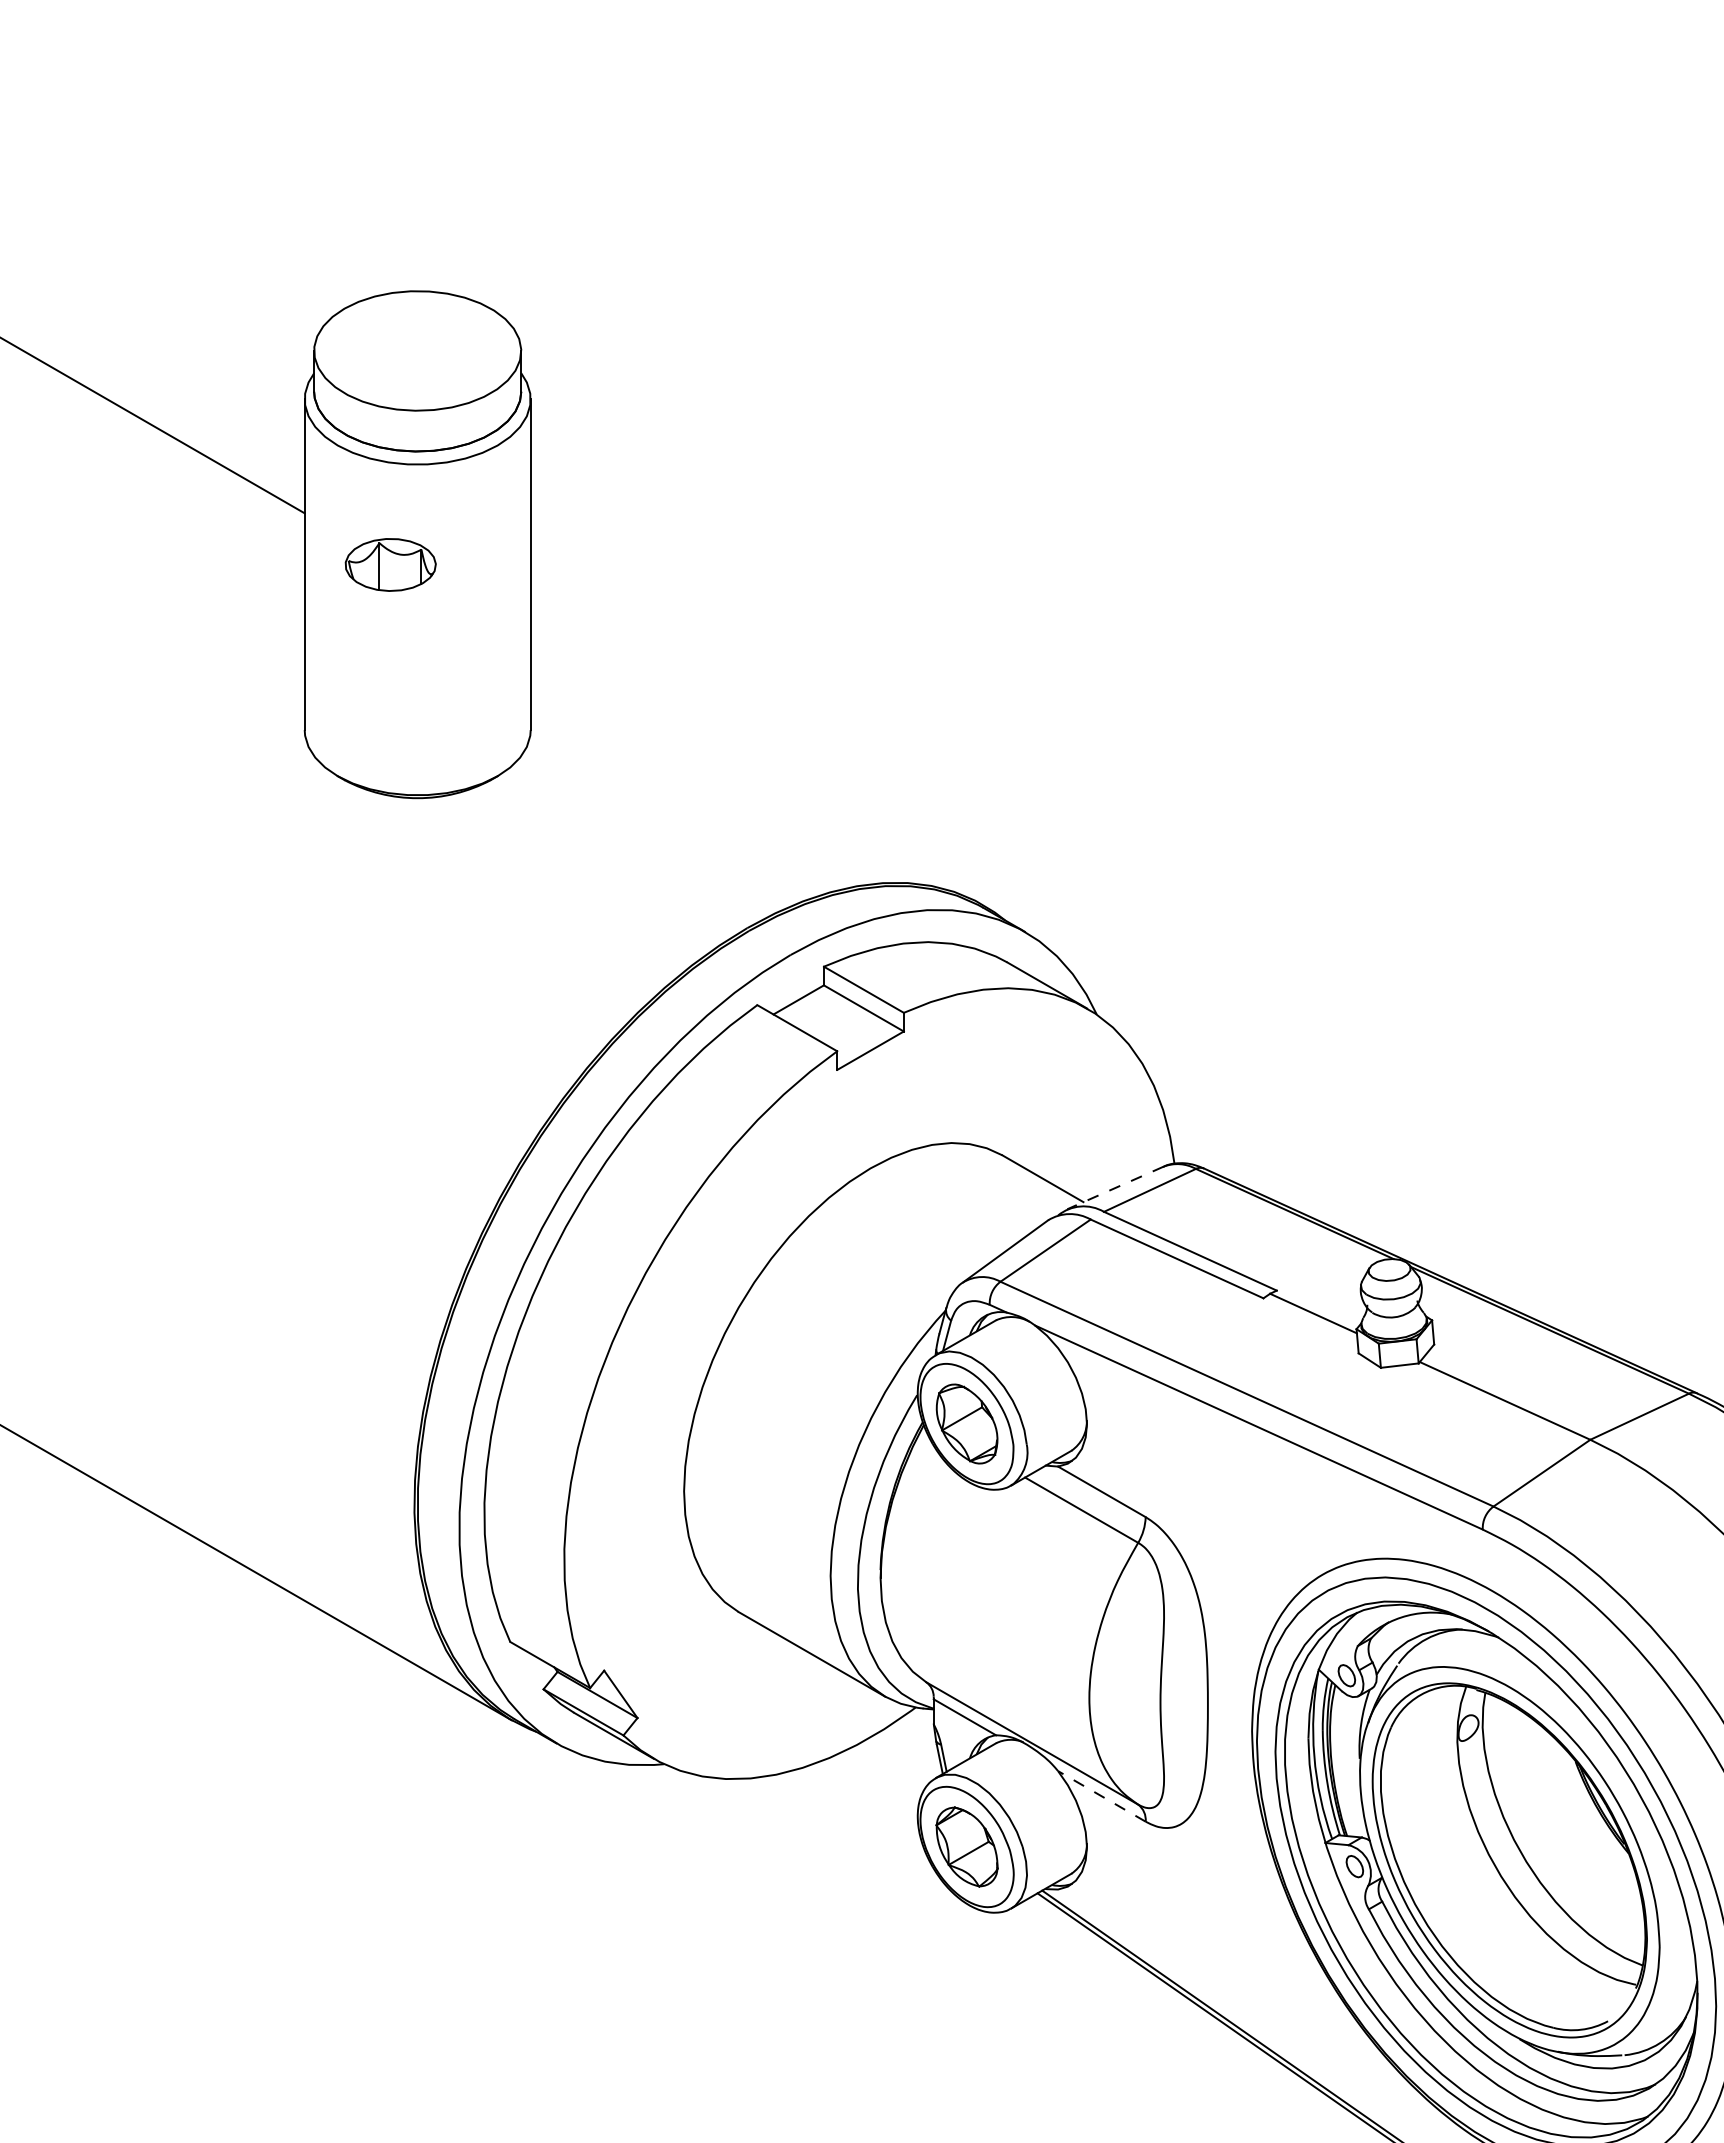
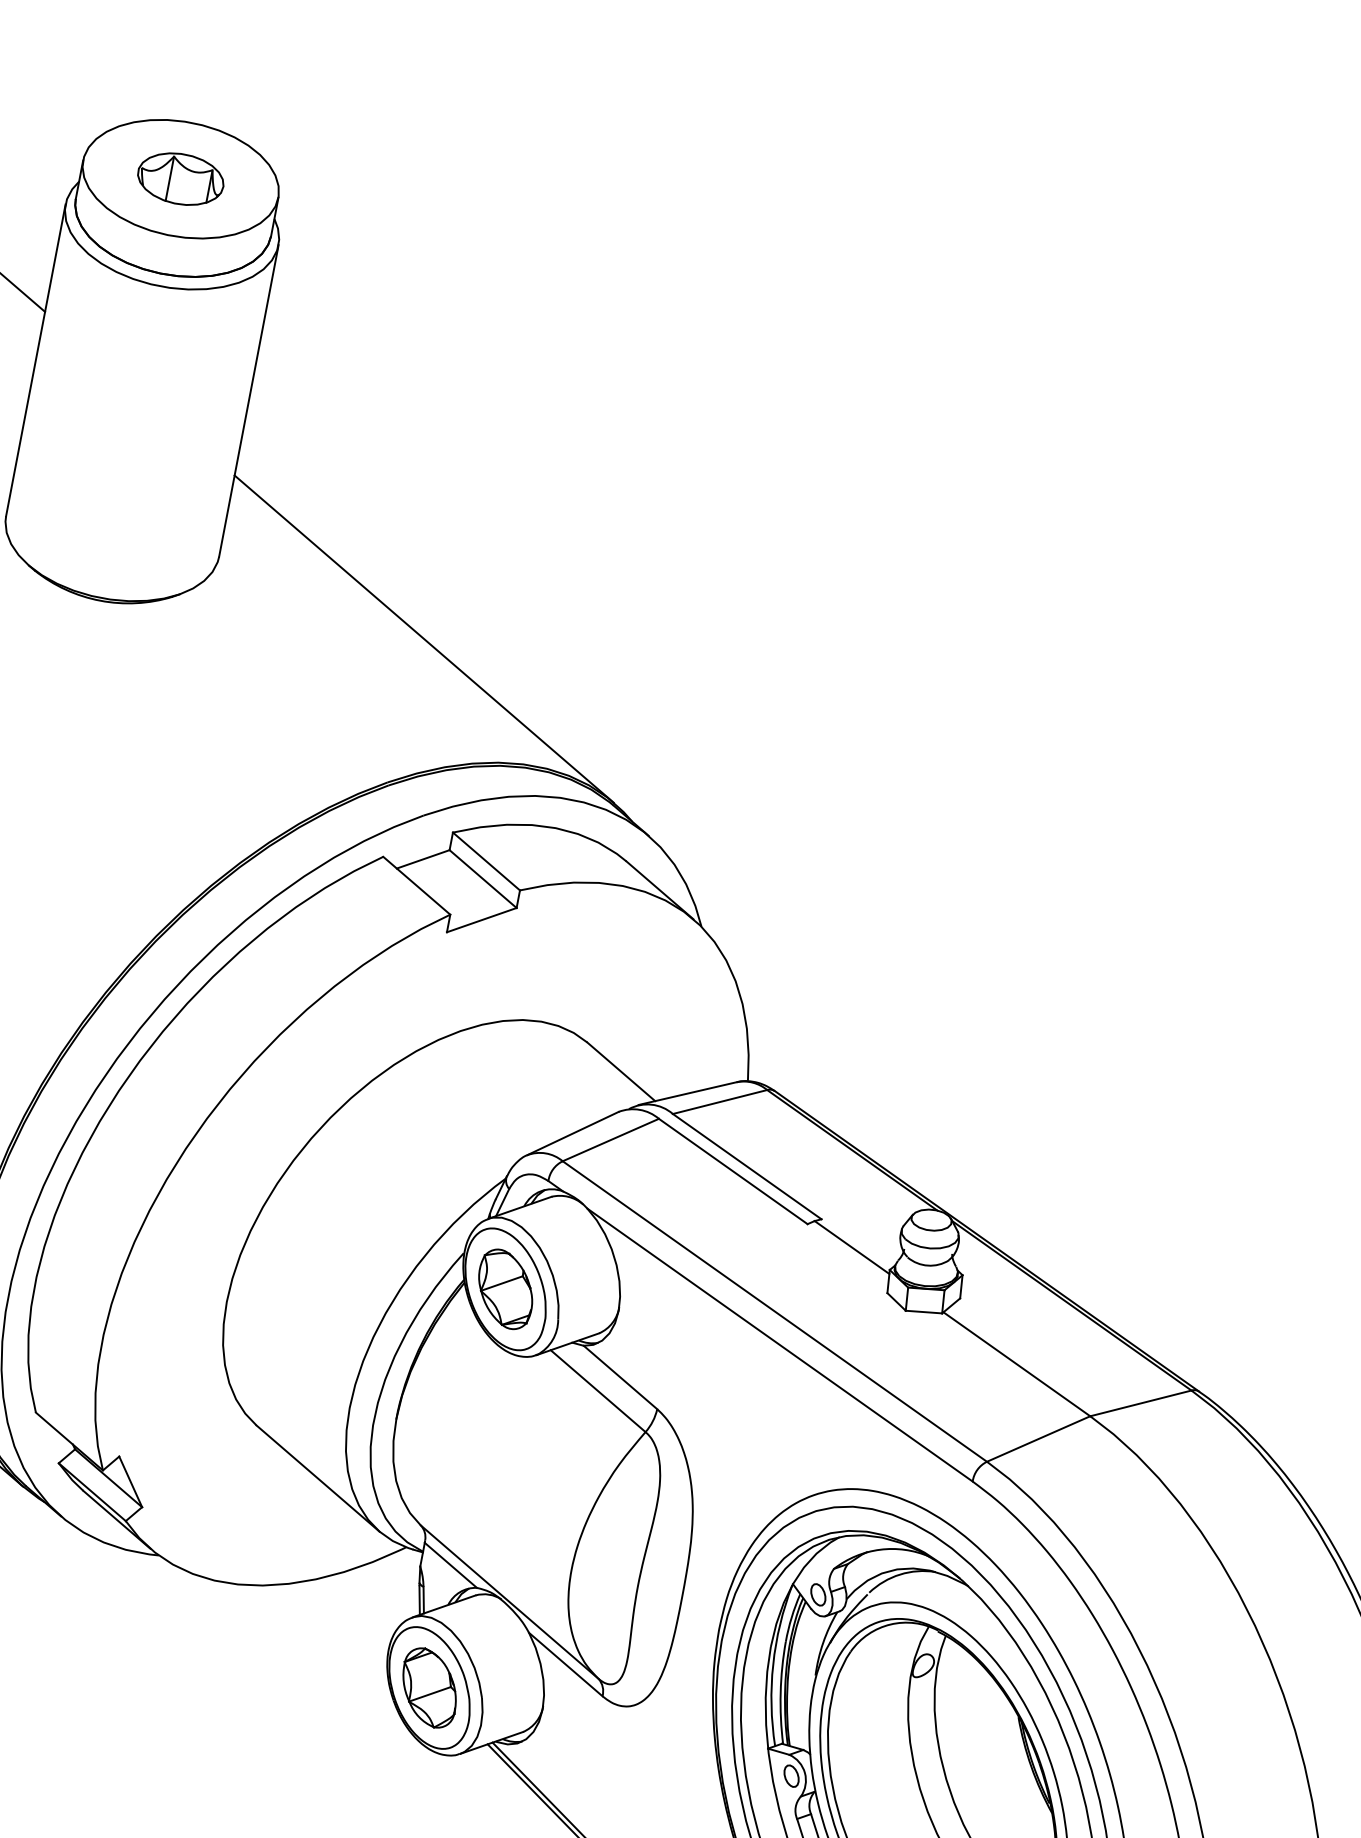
part: (390, 564) -> (180, 178), moved
line: (756, 773) -> (424, 638), added
line: (1115, 1187) -> (688, 1093), dashed -> solid
line: (1101, 1796) -> (565, 1664), dashed -> solid

